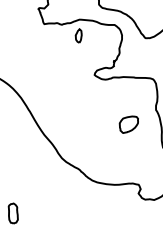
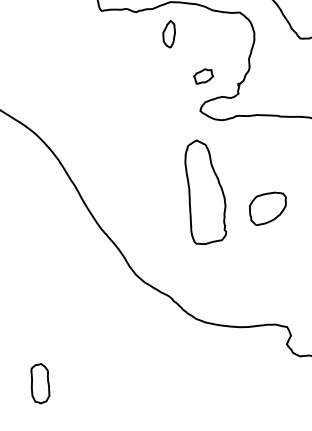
part: (96, 56) -> (204, 74), added
part: (97, 116) -> (206, 192), added

